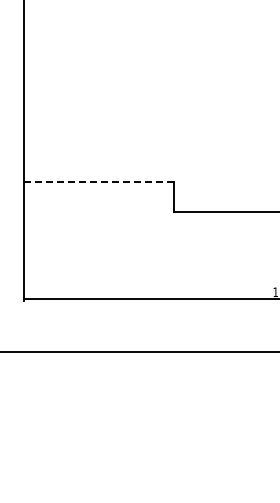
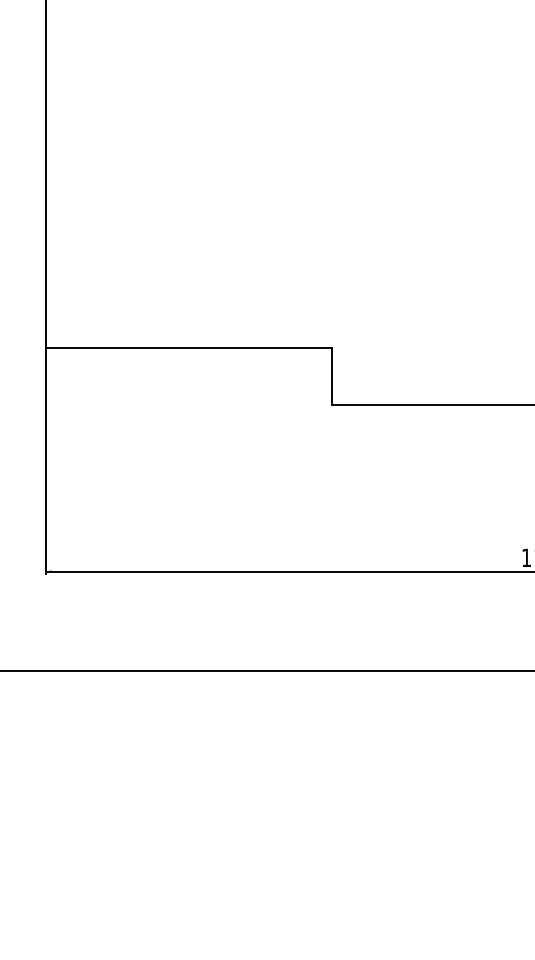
line: (98, 182) -> (188, 348), dashed -> solid

